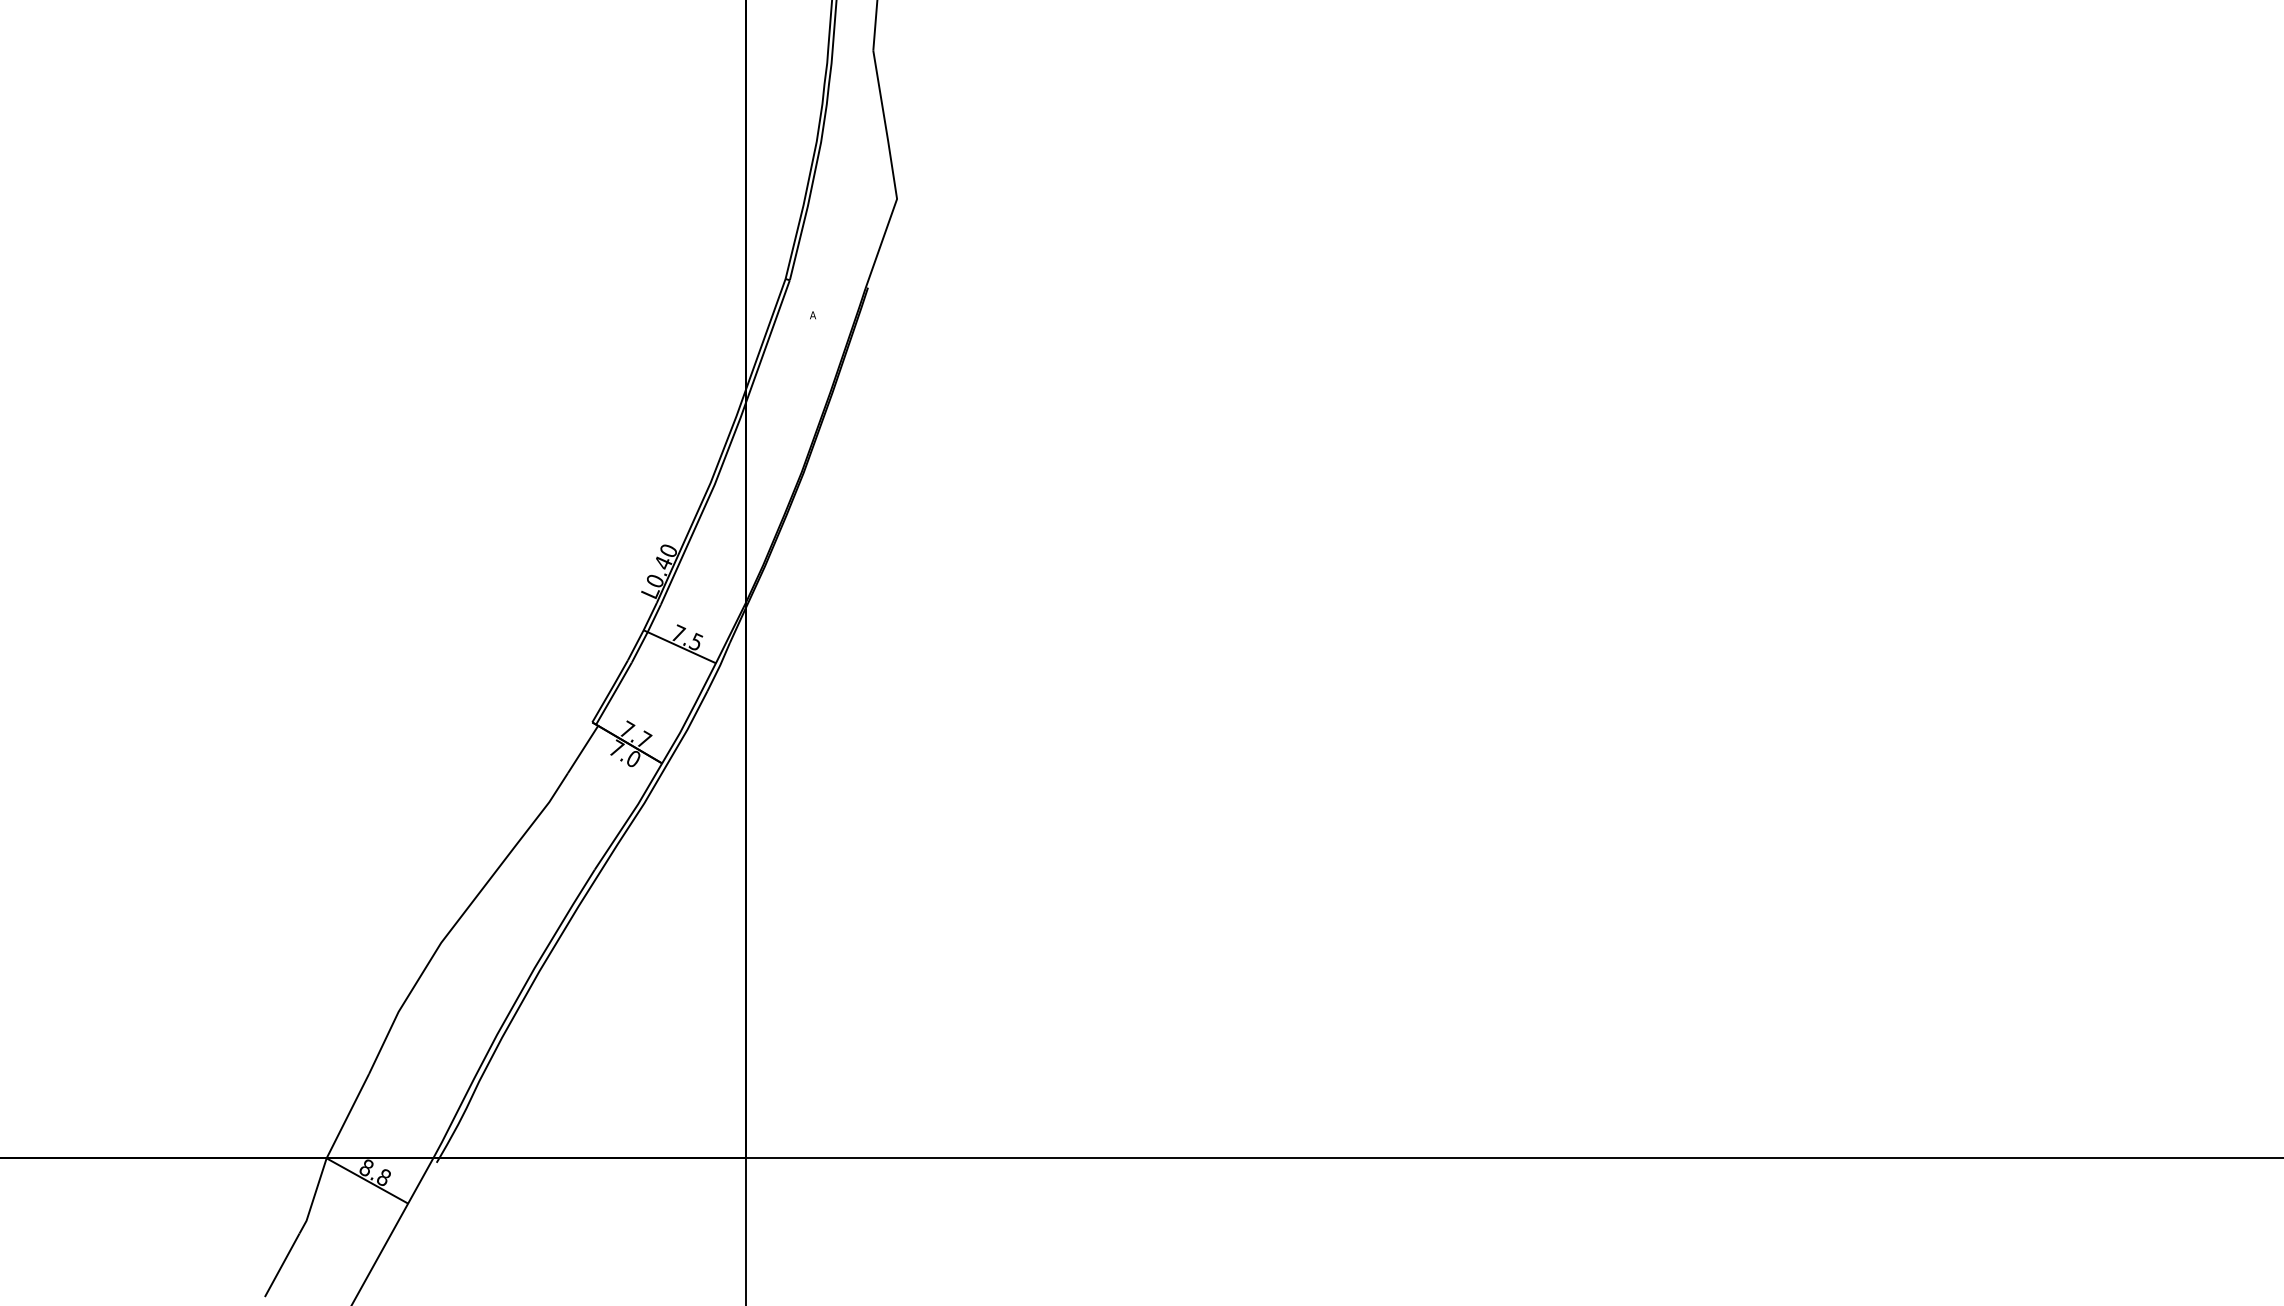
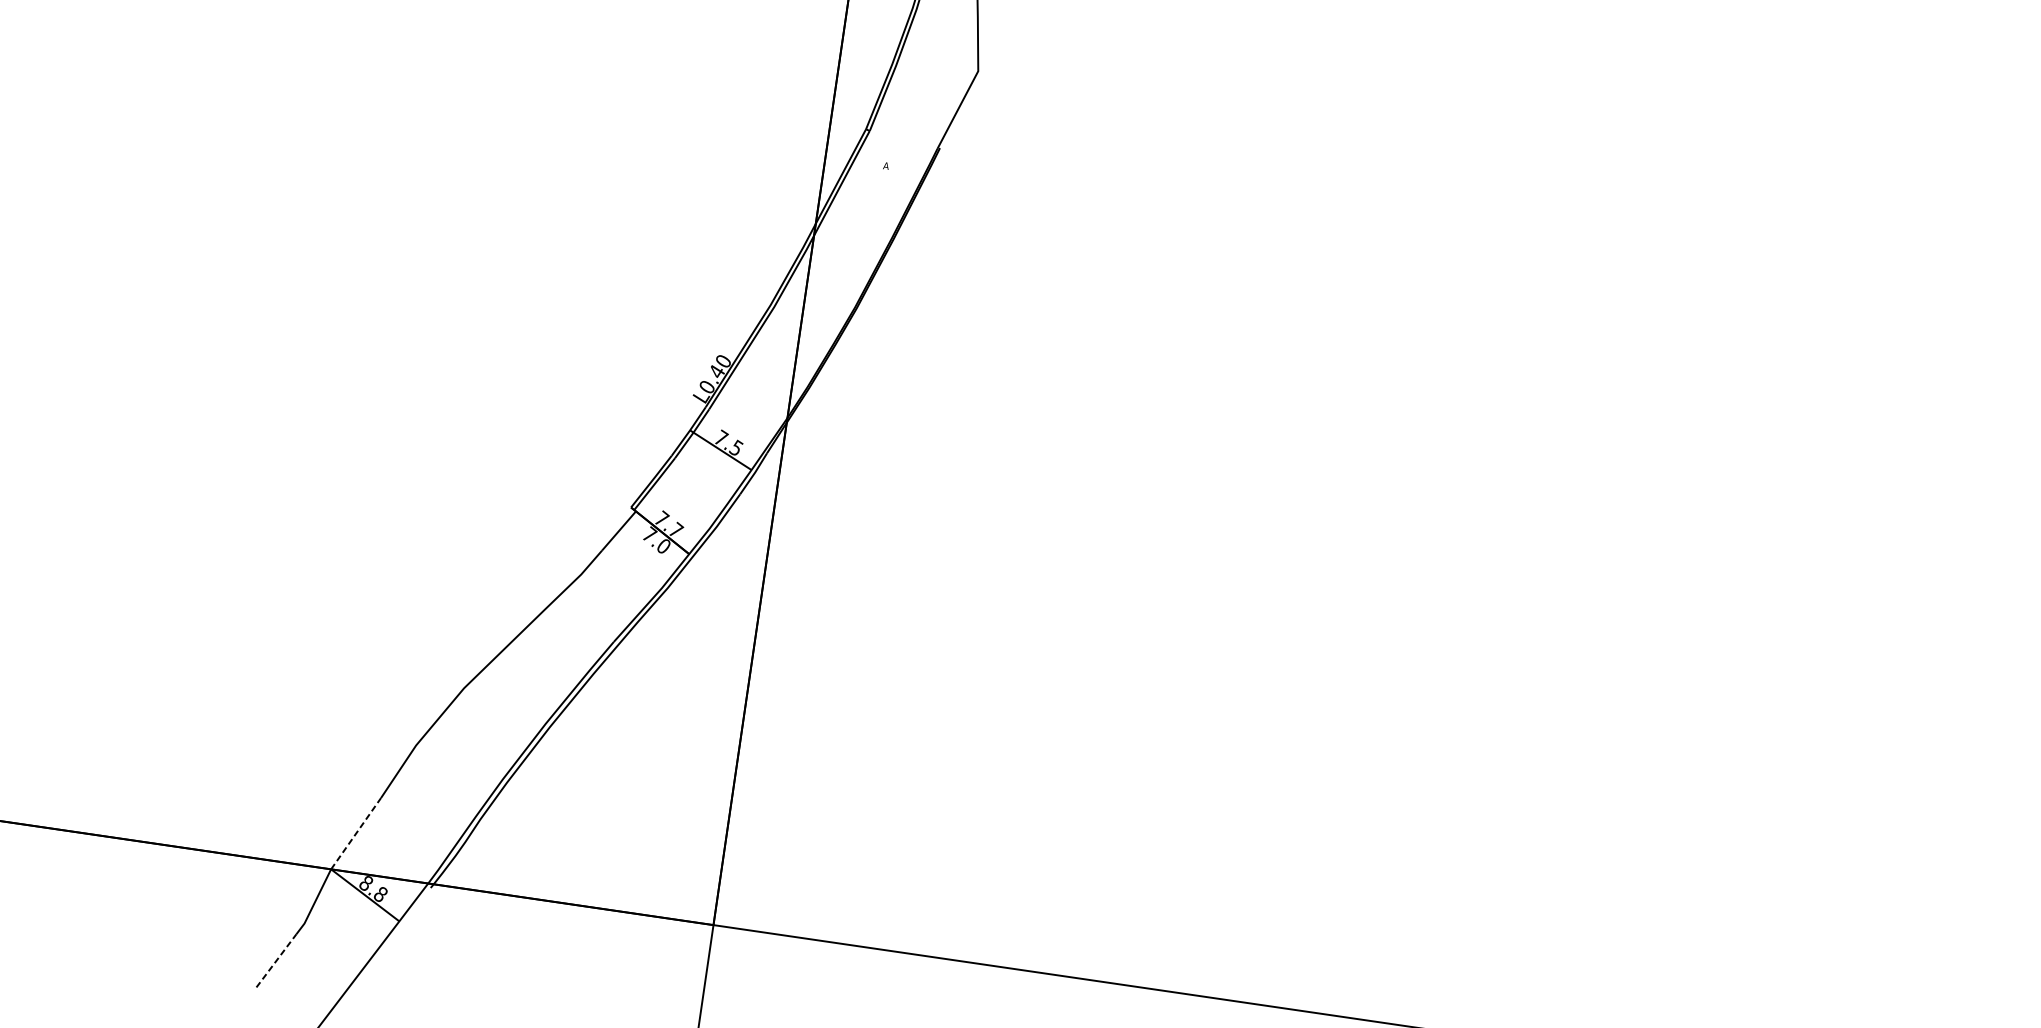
line: (348, 1115) -> (356, 833), solid -> dashed
line: (282, 1264) -> (276, 960), solid -> dashed

